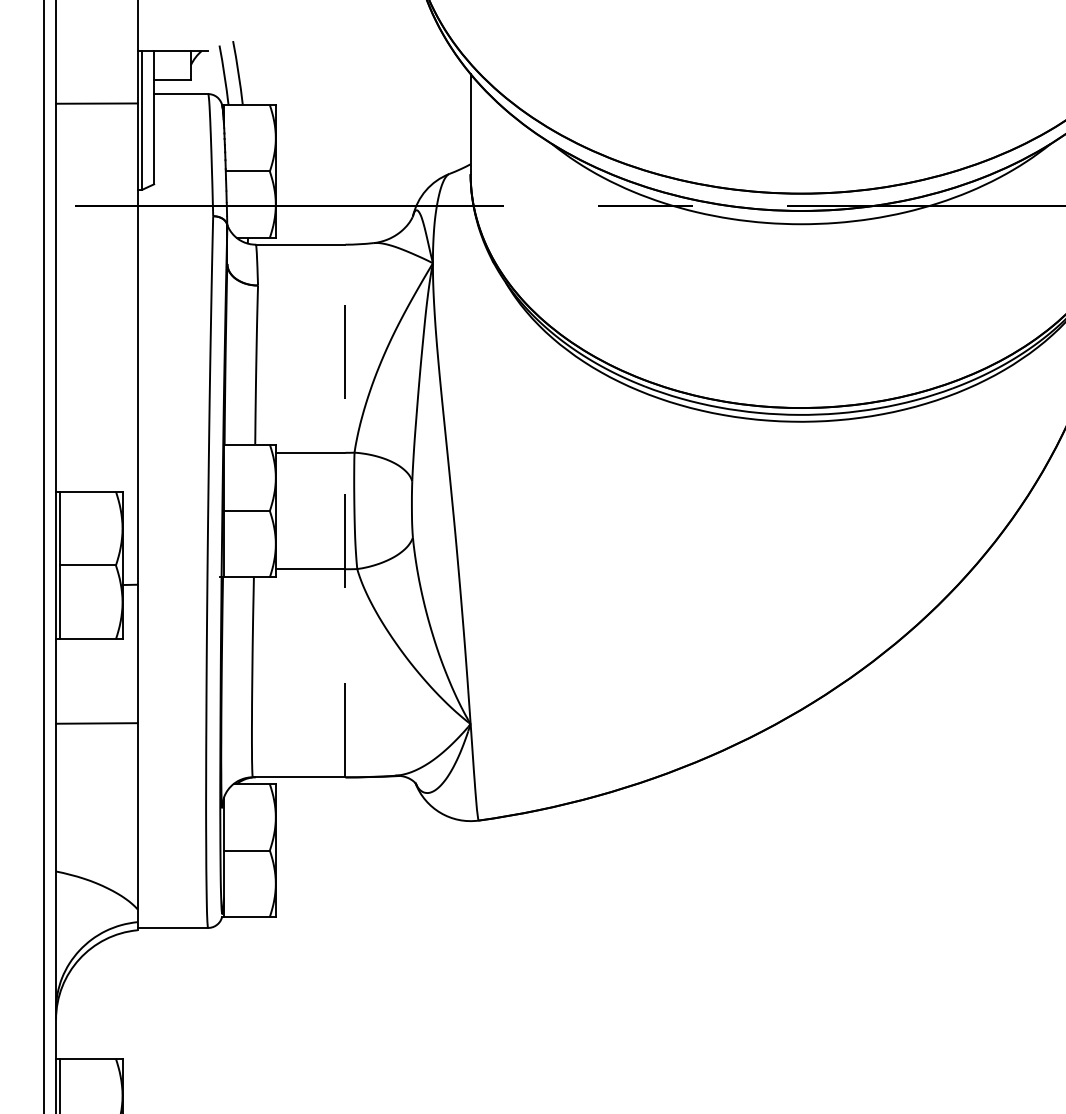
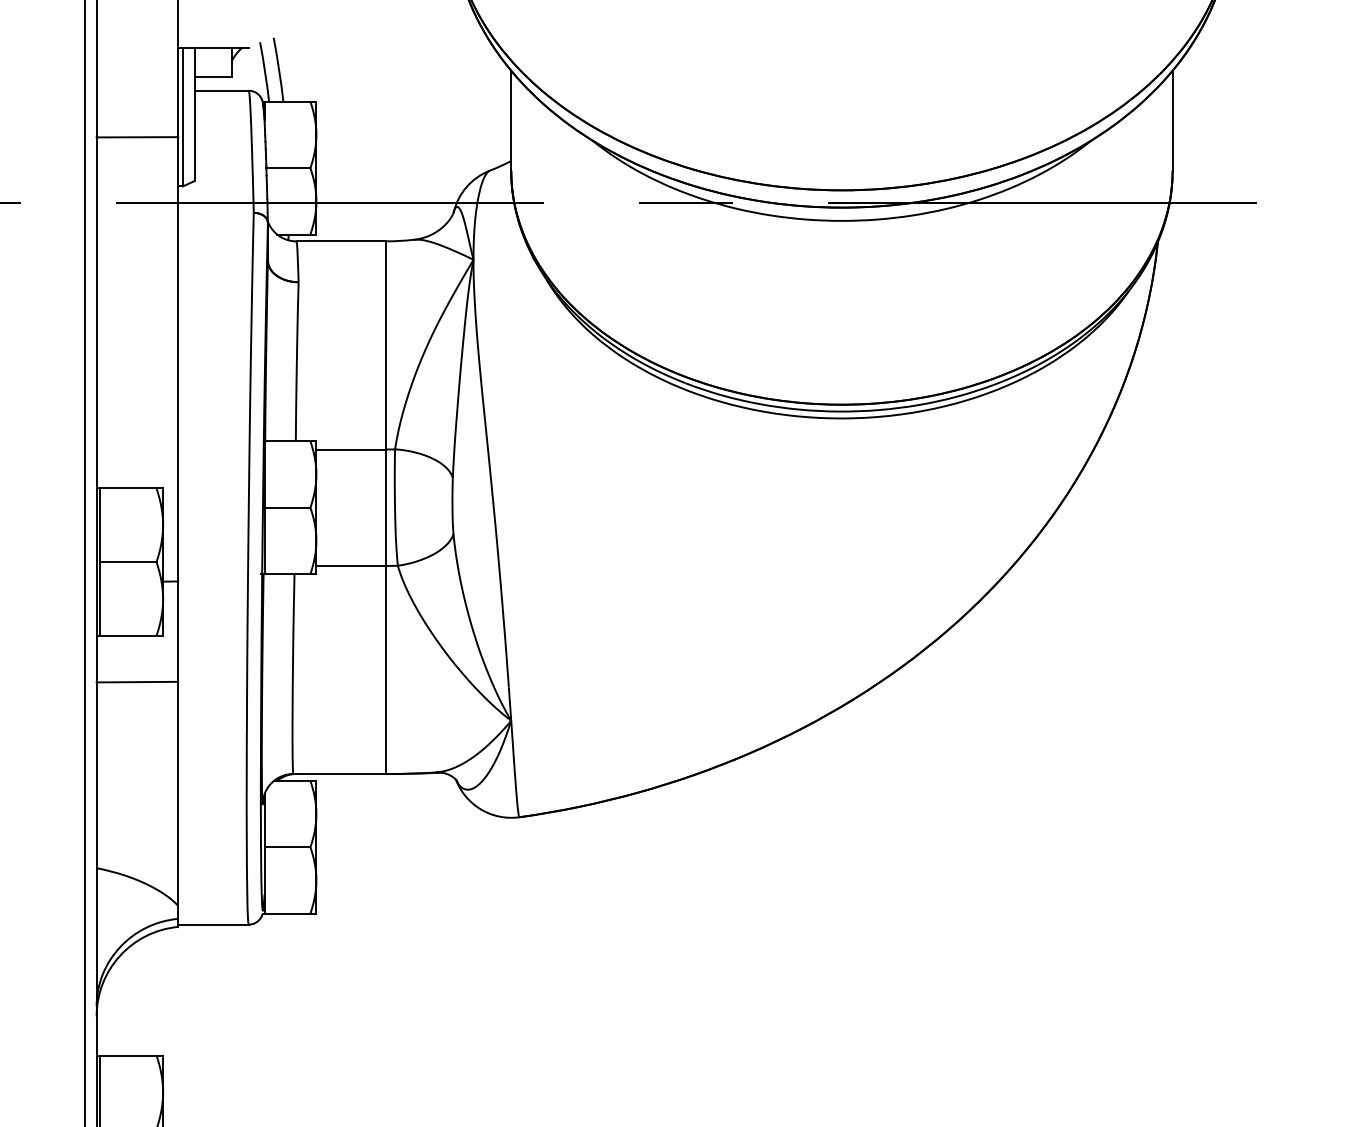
line: (96, 103) -> (137, 137), moved
line: (345, 510) -> (386, 507), dashed -> solid
line: (96, 722) -> (137, 681), moved

